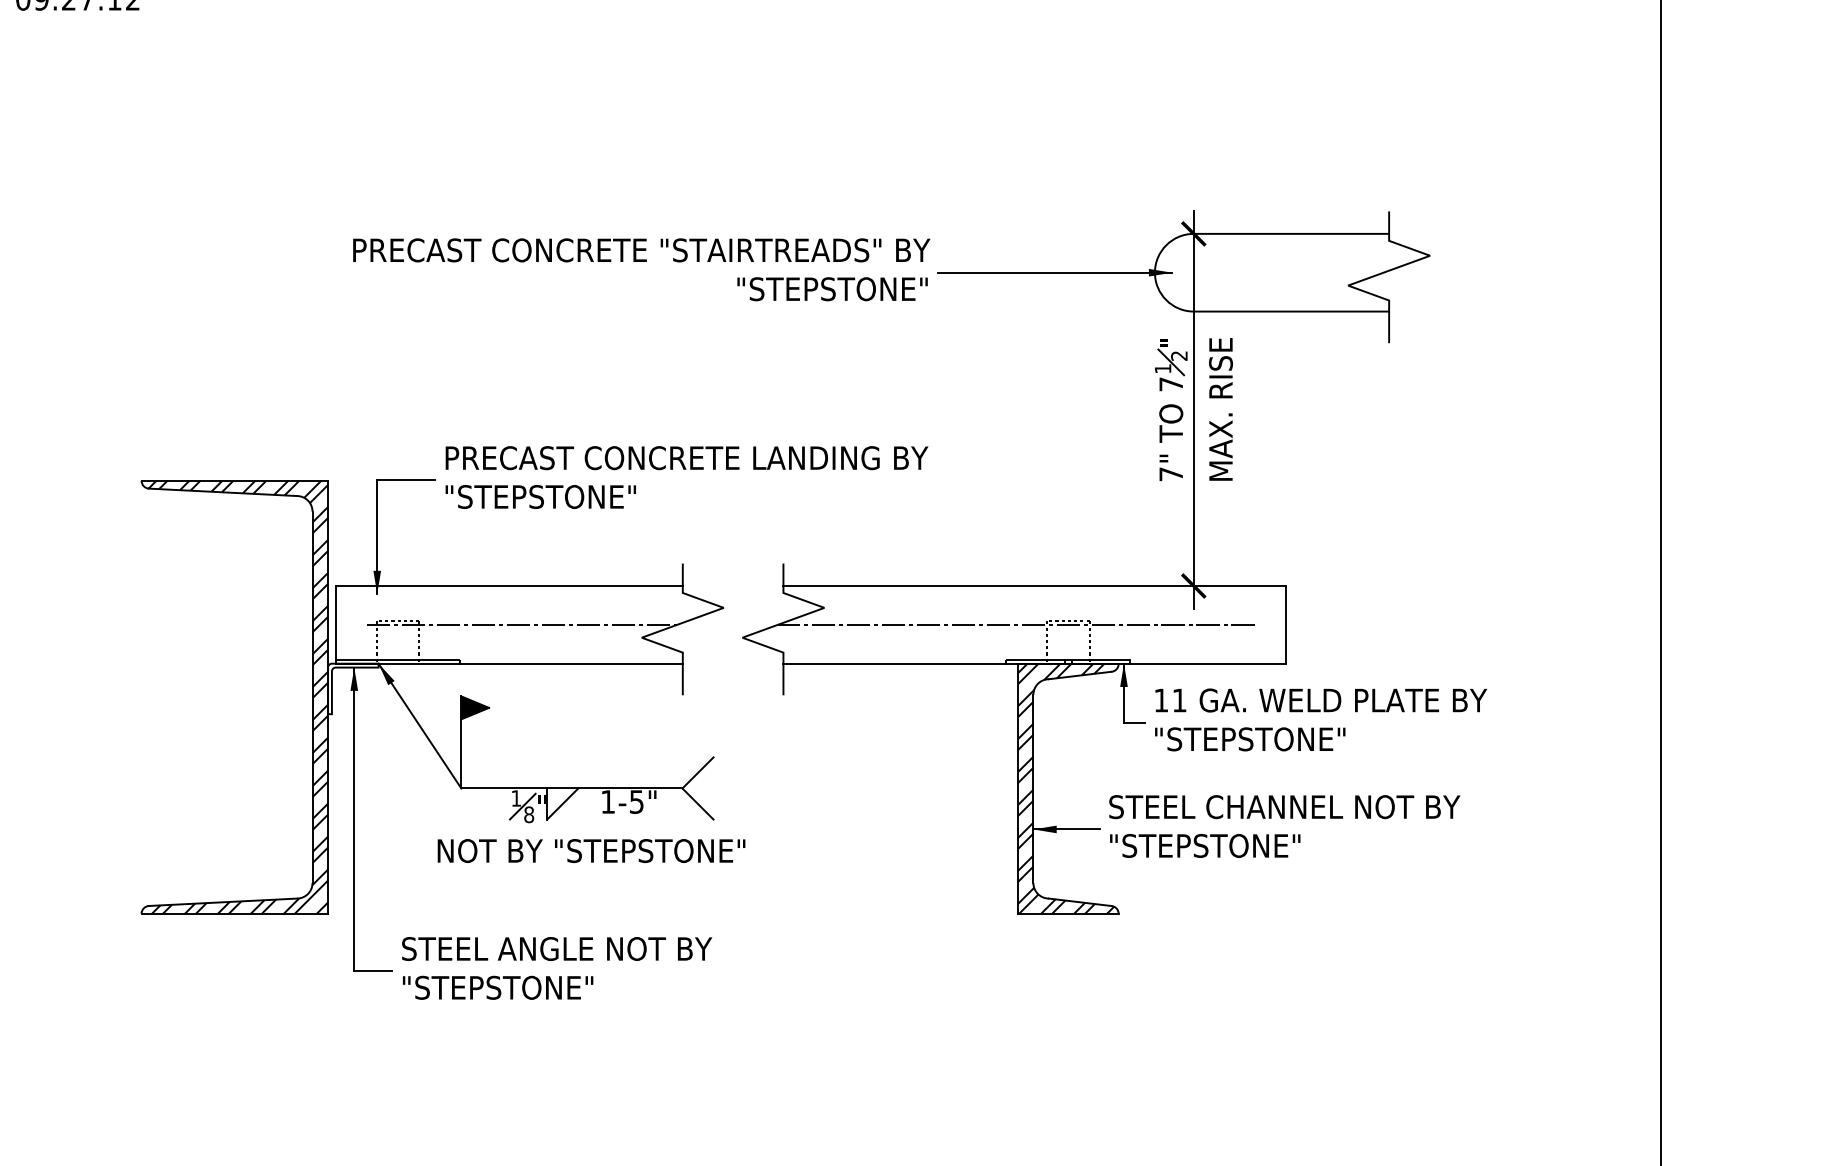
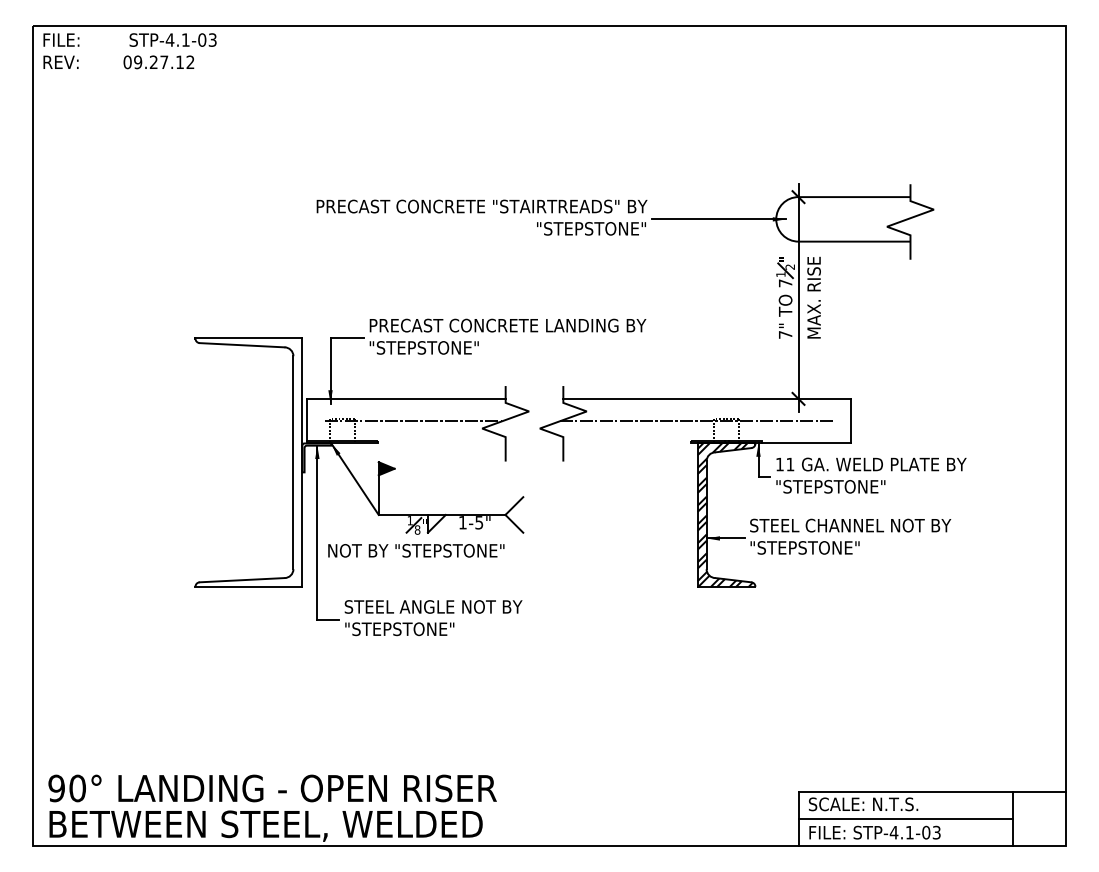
line: (570, 663) -> (441, 443), removed
line: (893, 663) -> (626, 443), removed
hatch: (237, 696) -> (250, 462), removed
text: (591, 850) -> (416, 550), moved

